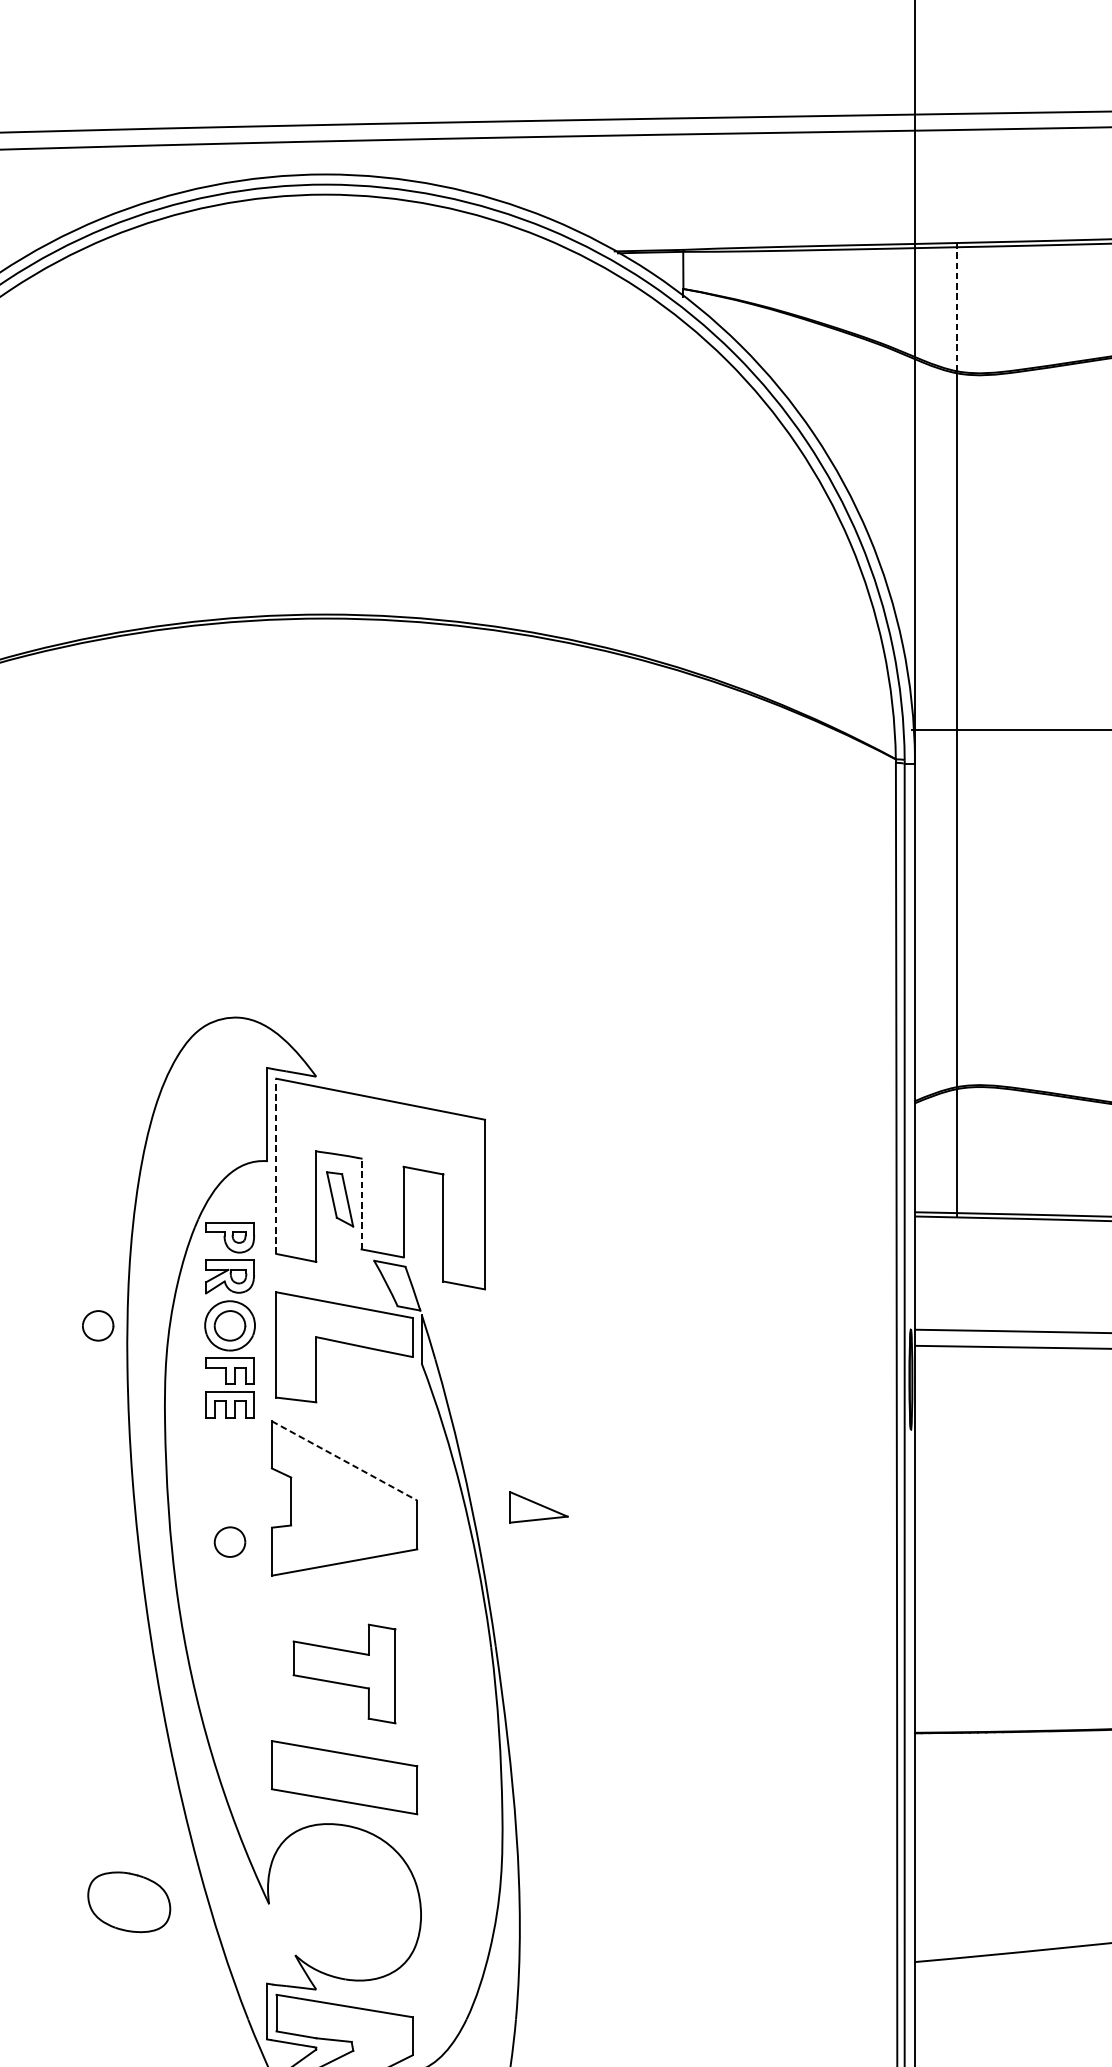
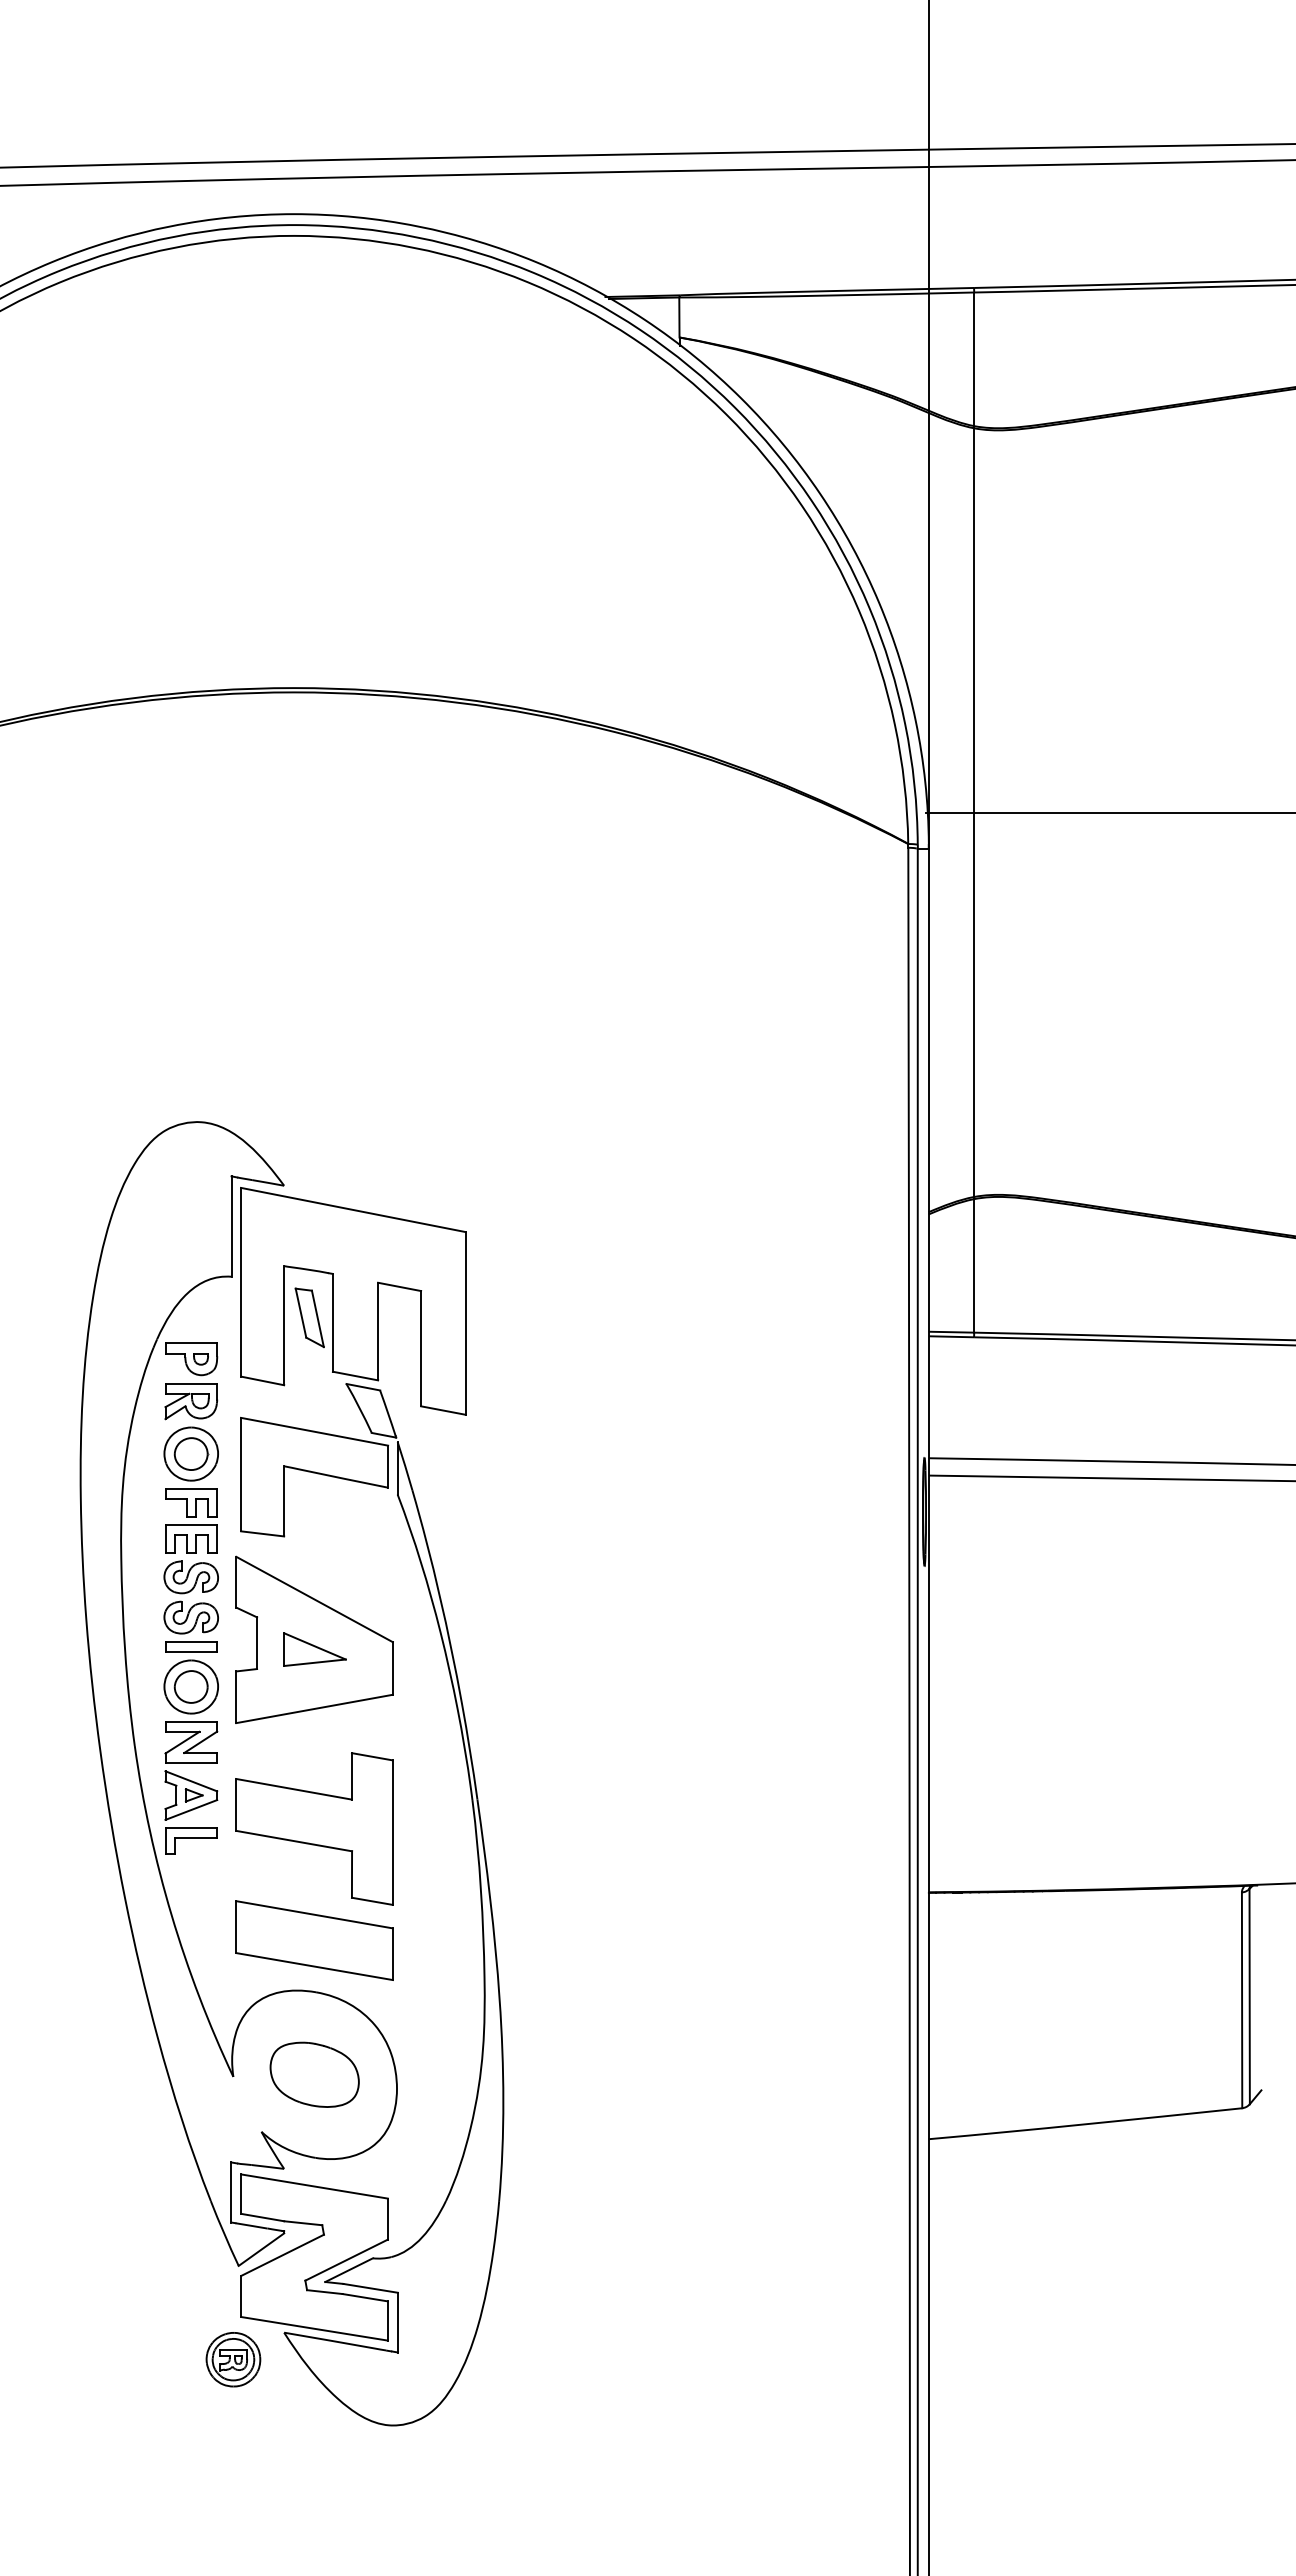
line: (957, 309) -> (974, 359), dashed -> solid
line: (276, 1165) -> (241, 1281), dashed -> solid
line: (361, 1203) -> (332, 1322), dashed -> solid
part: (98, 1325) -> (49, 1453), removed
line: (345, 1460) -> (315, 1599), dashed -> solid
part: (538, 1507) -> (314, 1649), moved
part: (229, 1561) -> (190, 1707), added
part: (344, 1673) -> (314, 1828), size x1.43
part: (129, 1901) -> (314, 2074), moved

